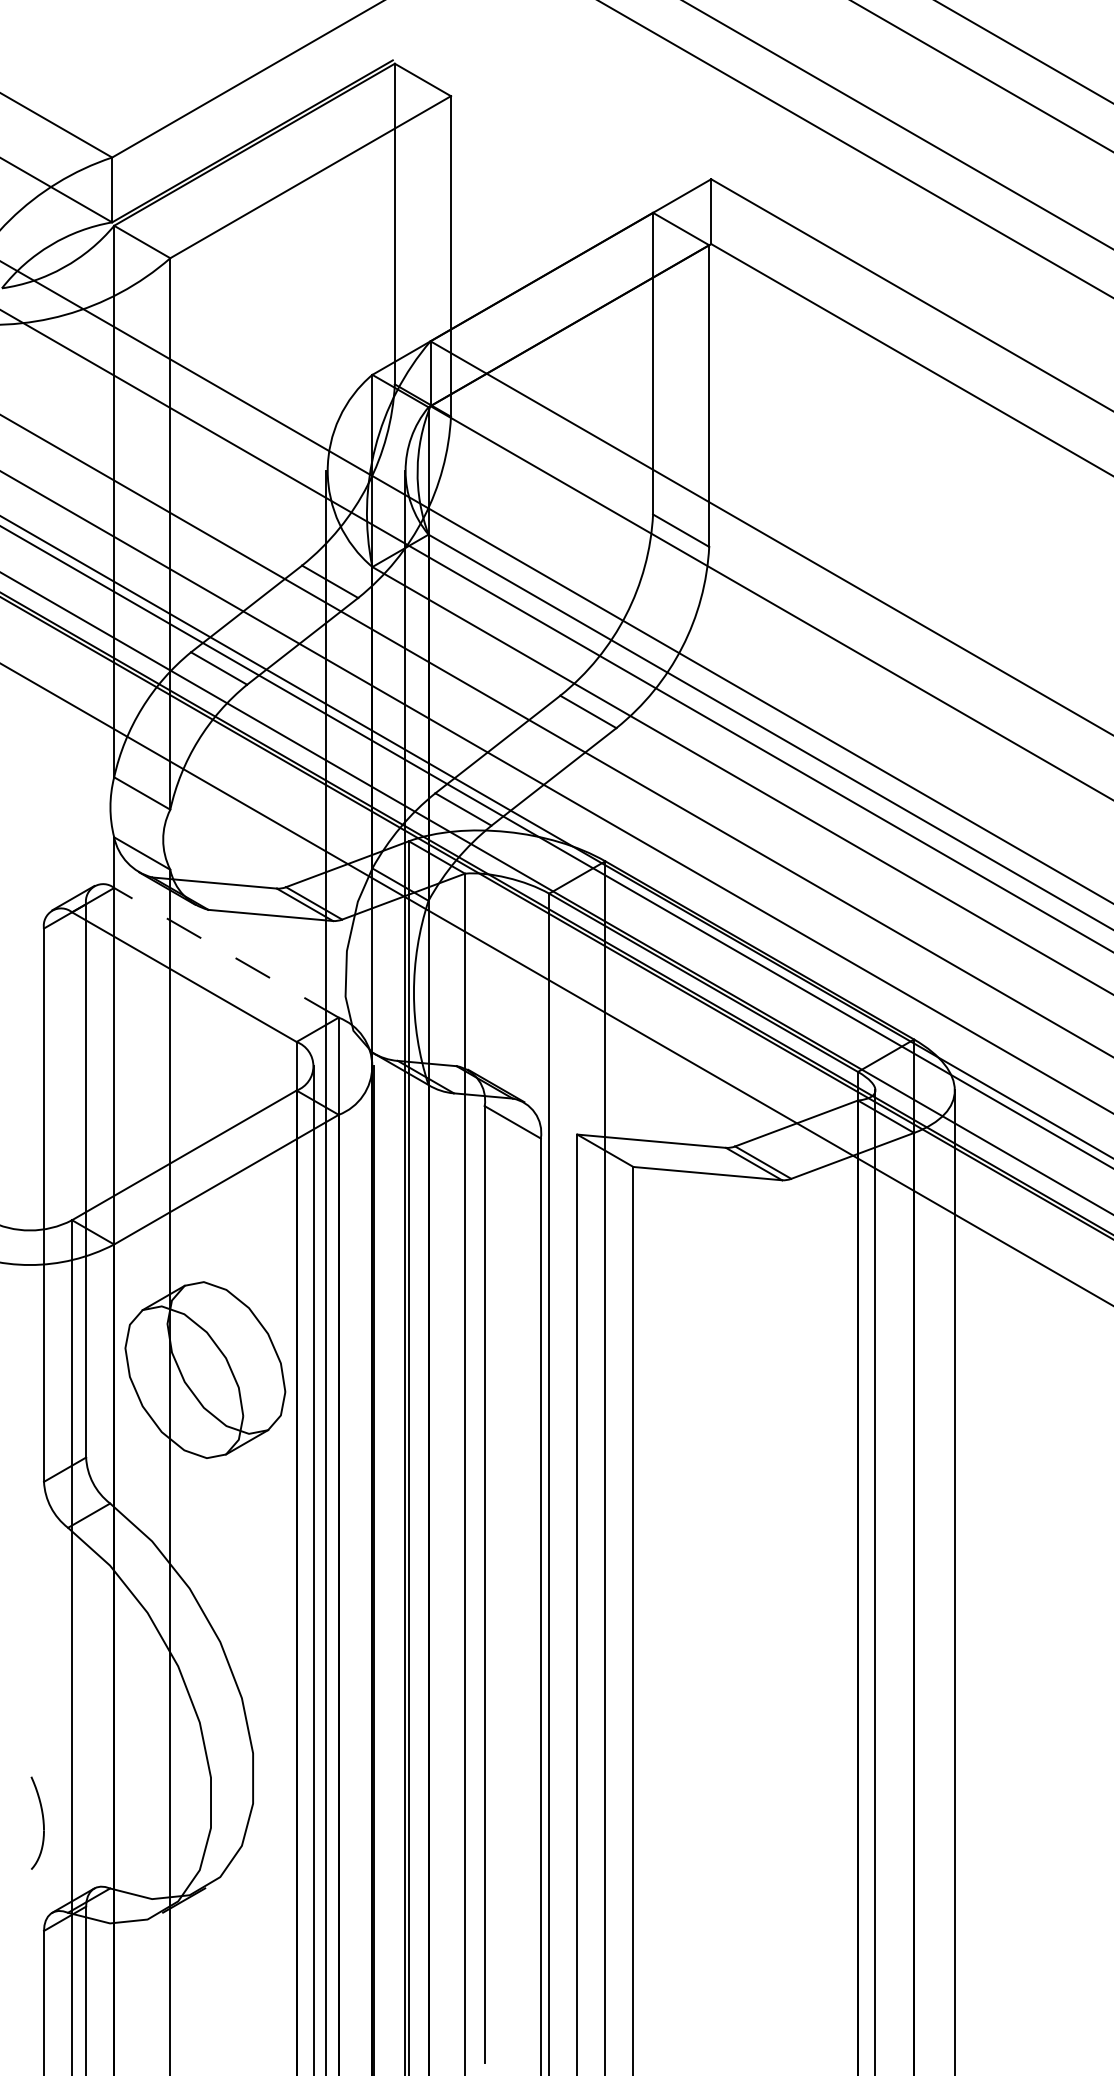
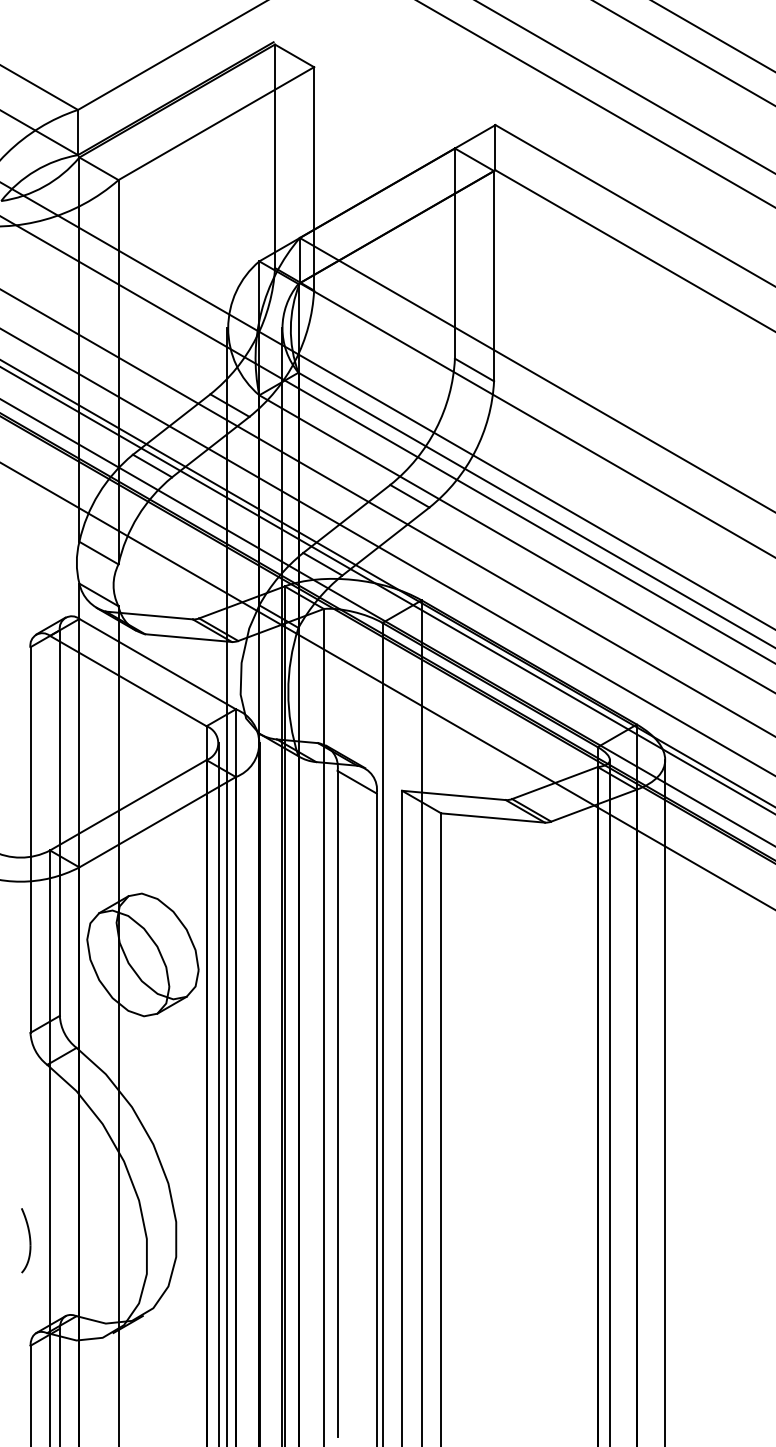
line: (226, 951) -> (157, 663), dashed -> solid
part: (38, 1822) -> (26, 1240), moved

